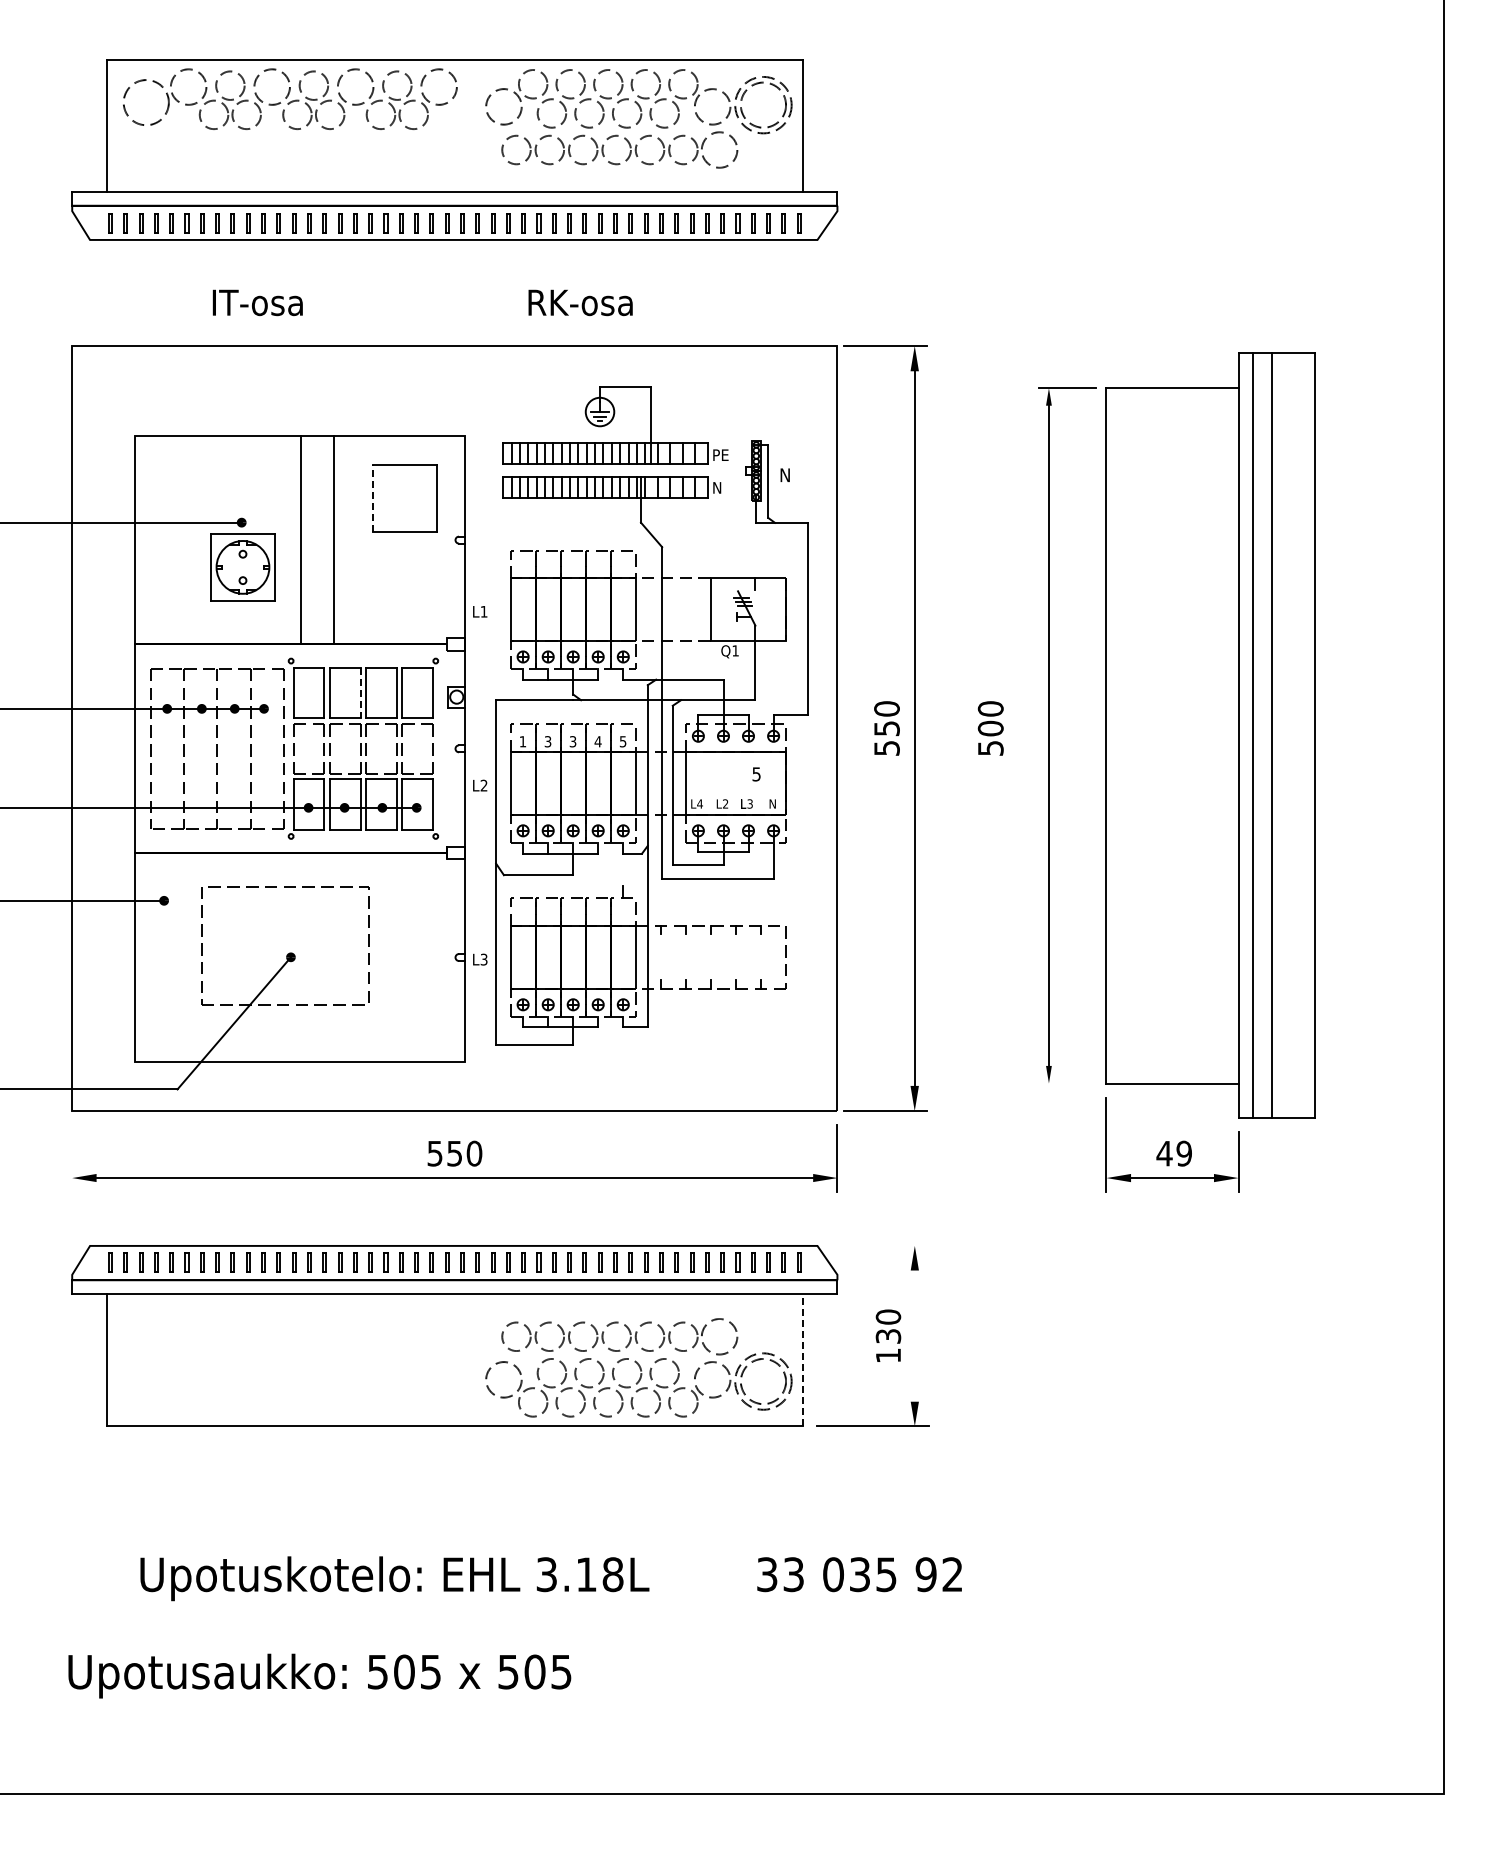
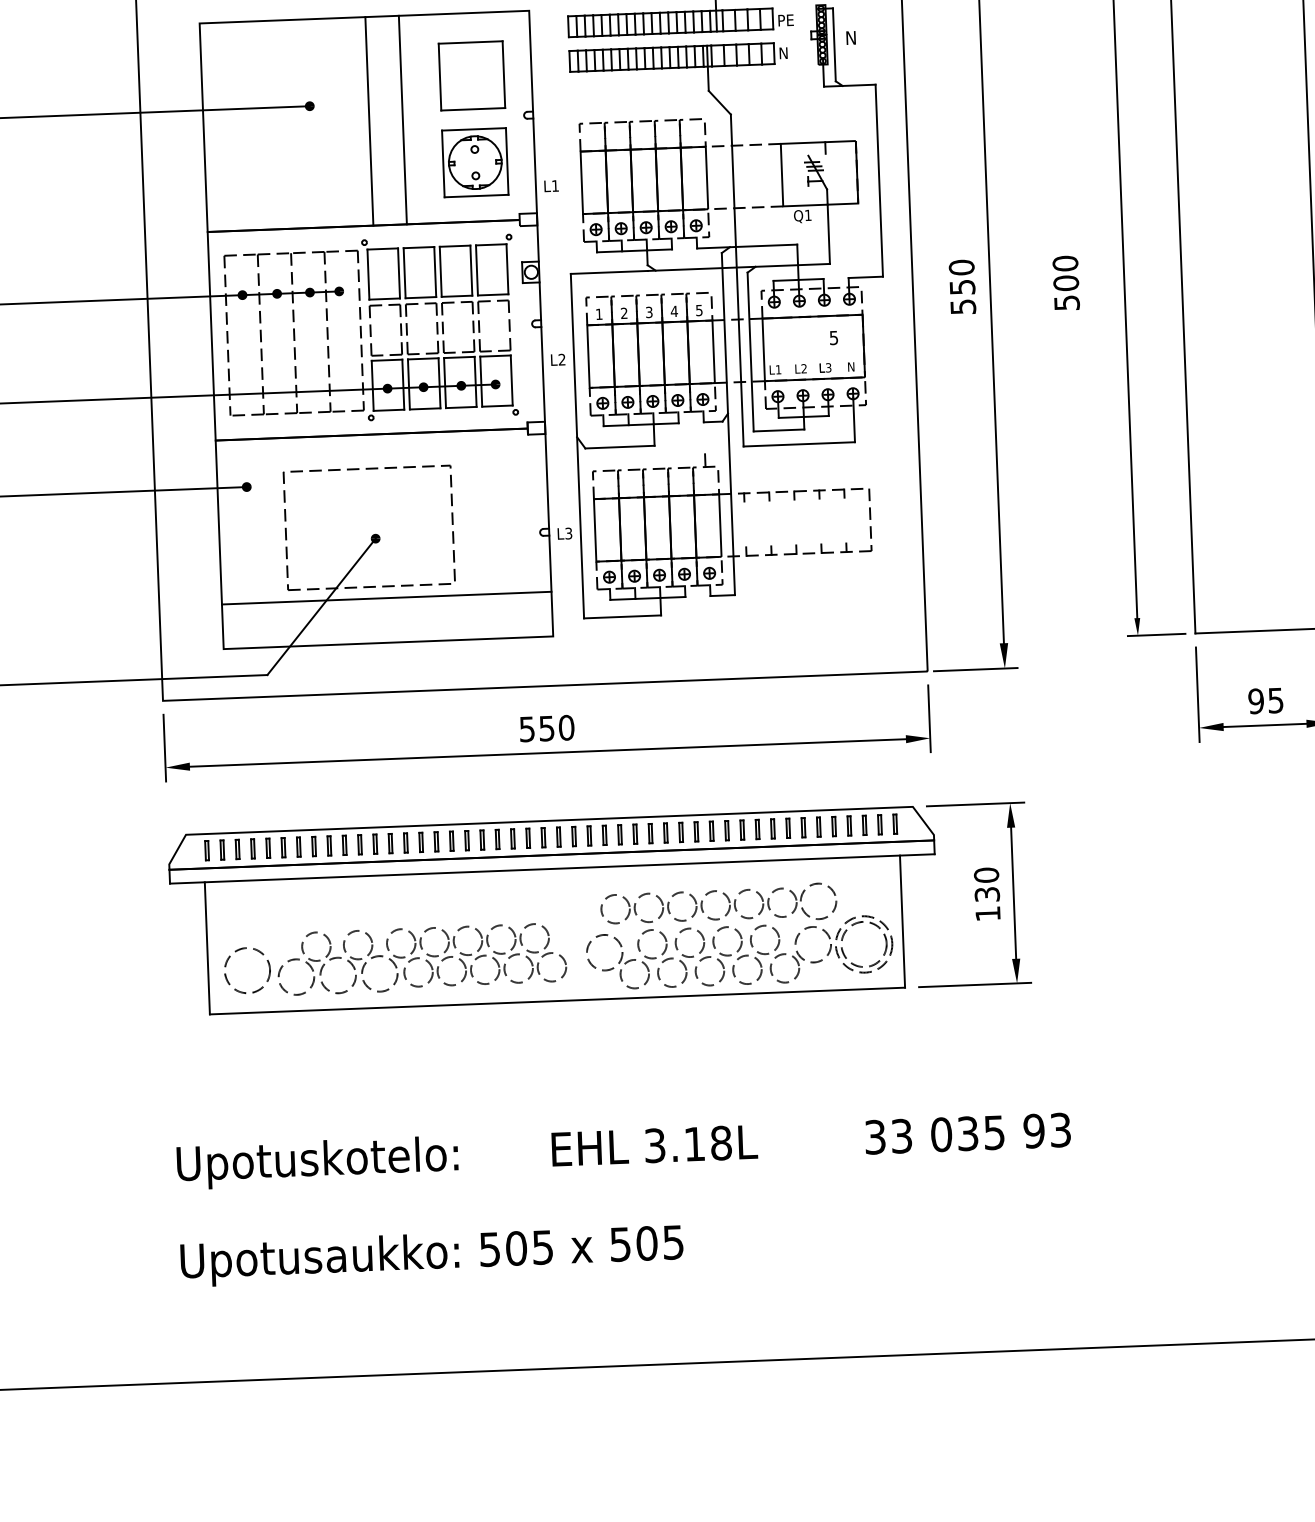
line: (372, 498) -> (439, 77), dashed -> solid
part: (242, 567) -> (474, 162), moved
line: (360, 693) -> (435, 272), dashed -> solid
text: (547, 742) -> (623, 314), 3 -> 2
text: (699, 803) -> (778, 369), L4 -> L1
line: (299, 1017) -> (386, 598), added
line: (1067, 1083) -> (1156, 634), added
text: (1173, 1153) -> (1265, 700), 49 -> 95
line: (72, 1158) -> (165, 748), added
line: (879, 1245) -> (974, 804), added
line: (914, 1335) -> (1013, 892), added
line: (802, 1359) -> (902, 920), dashed -> solid
part: (294, 1378) -> (395, 959), added
text: (952, 1574) -> (1060, 1130), 92 -> 93
text: (280, 1578) -> (317, 1162), moved

